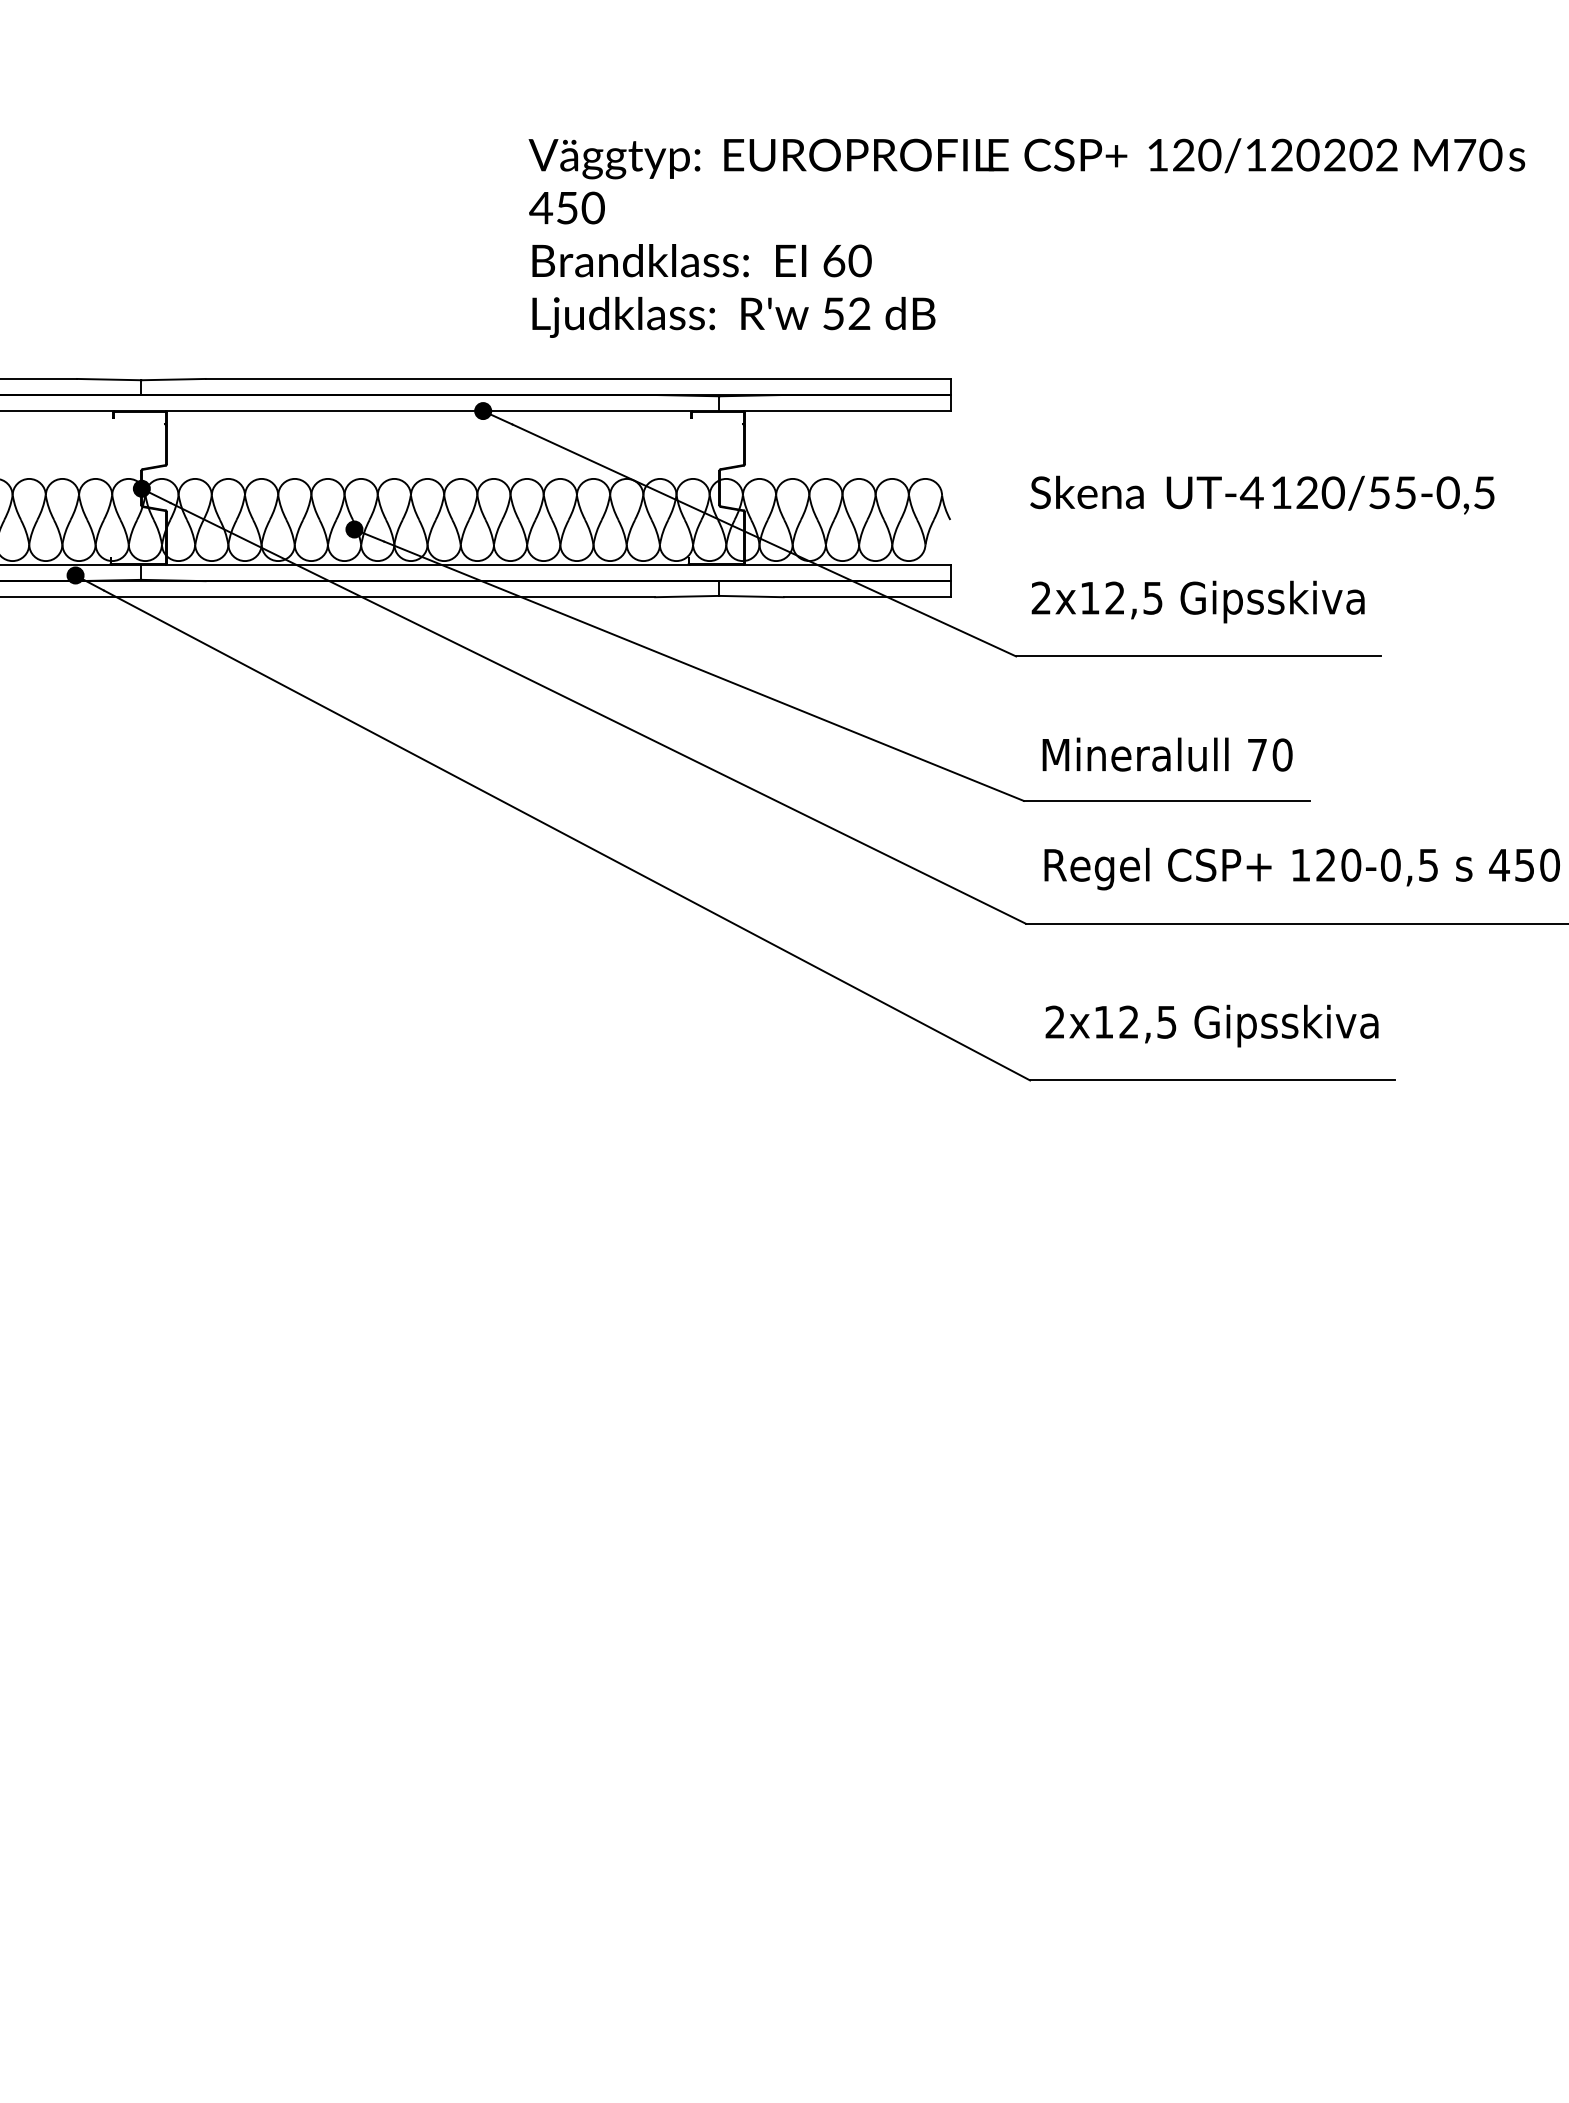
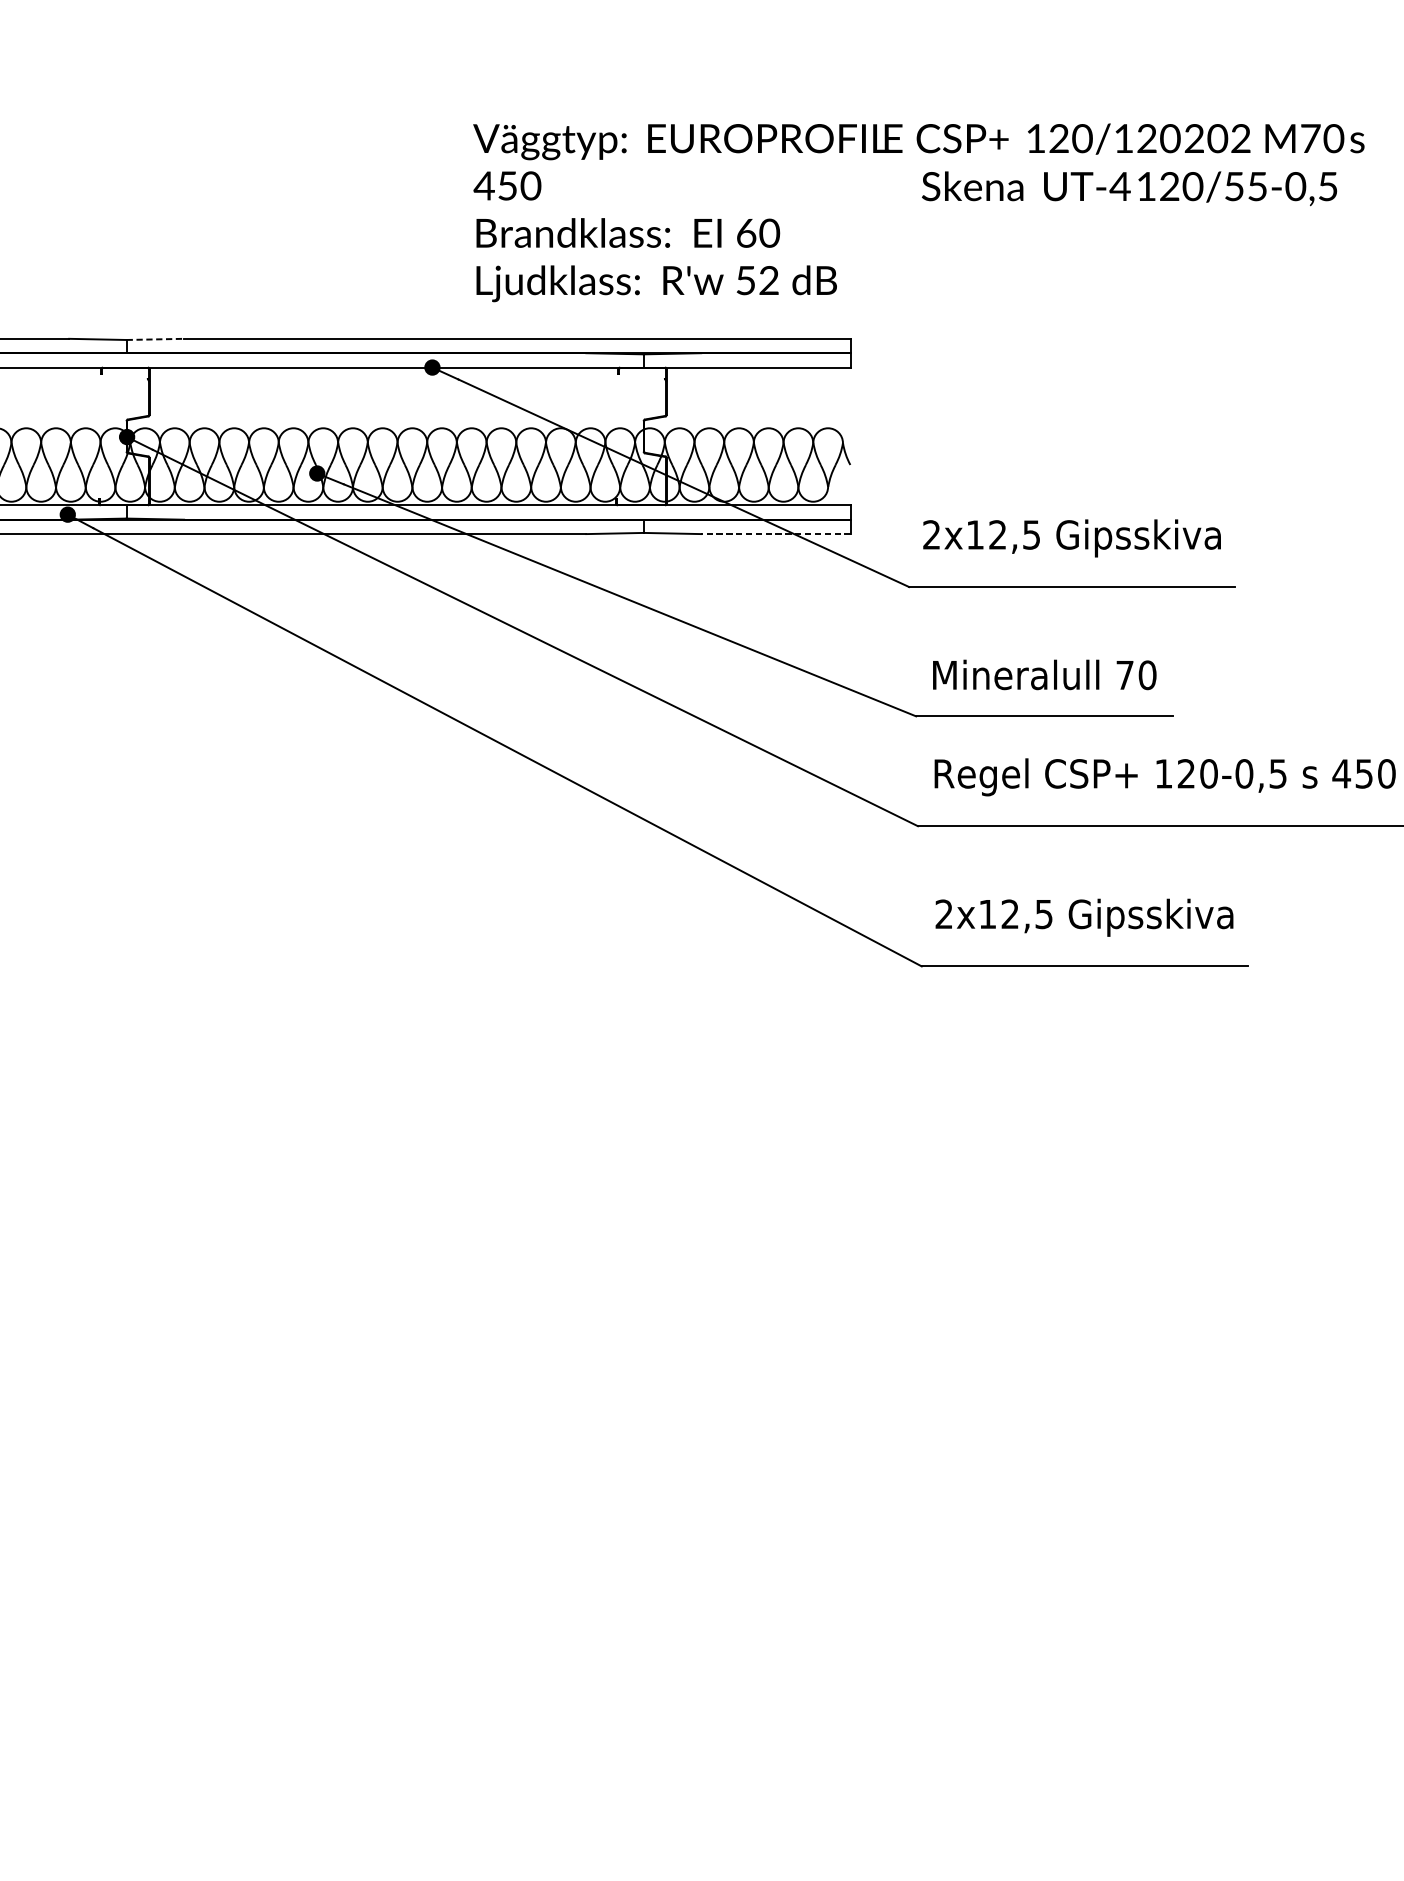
line: (173, 379) -> (155, 339), solid -> dashed
text: (1262, 494) -> (1129, 188), moved
line: (866, 597) -> (775, 534), solid -> dashed

